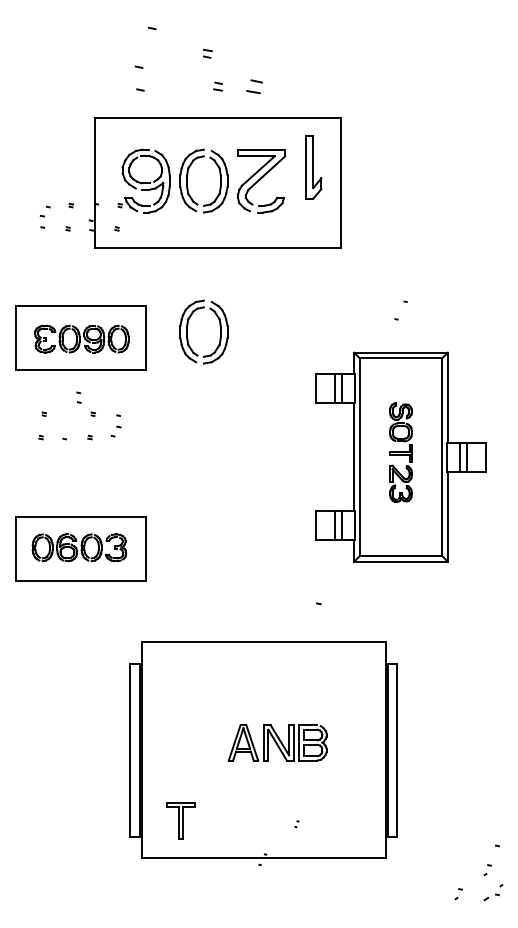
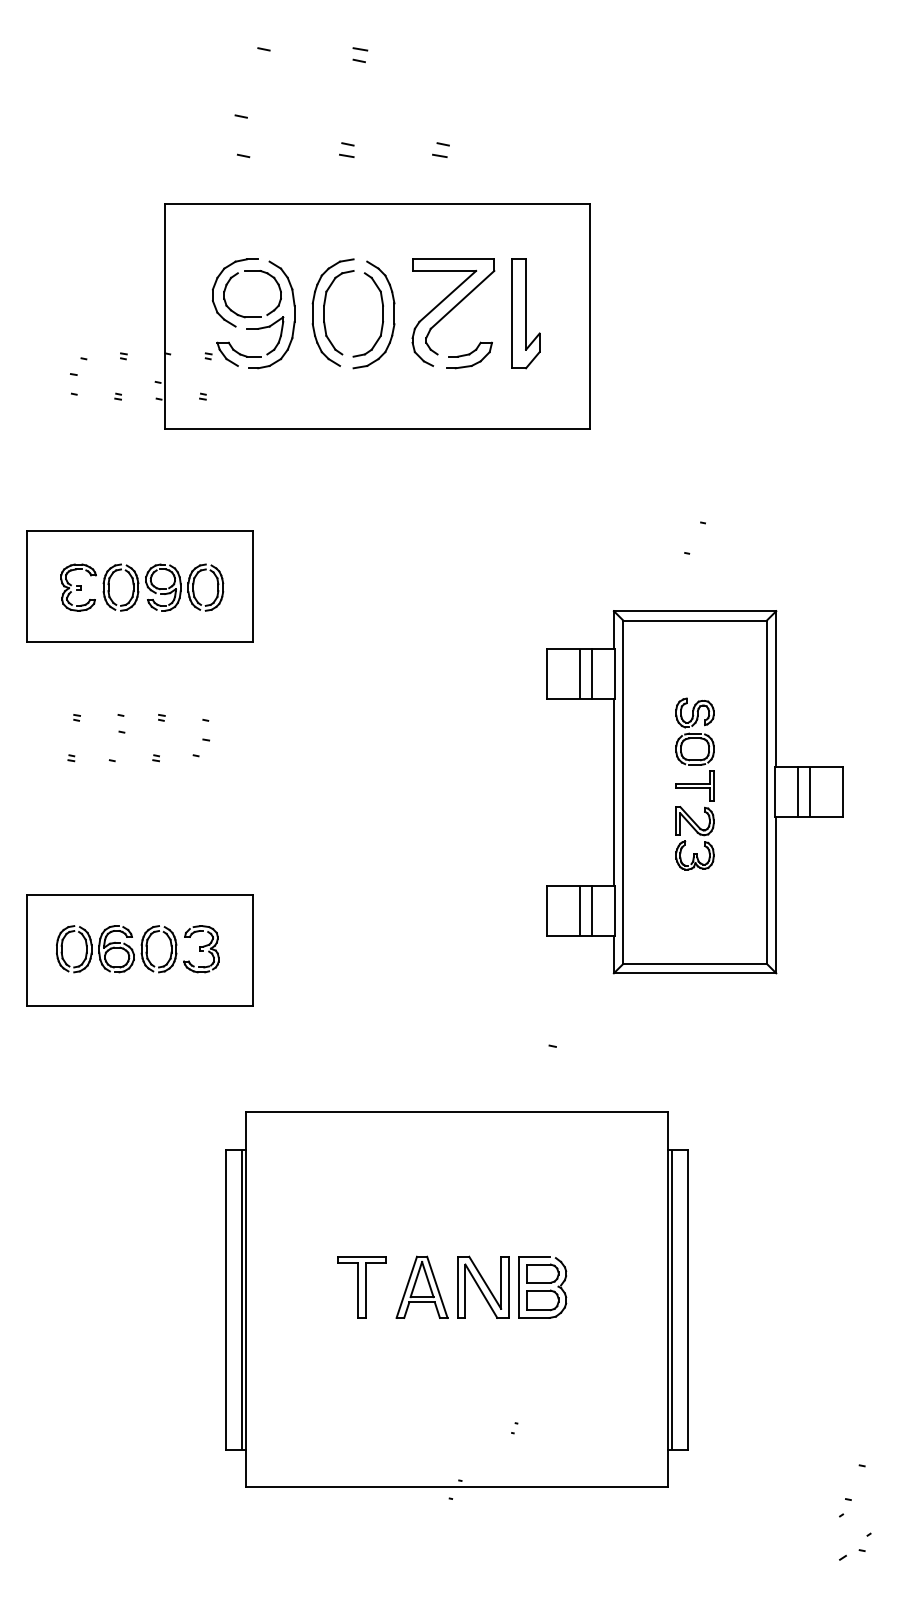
part: (207, 53) -> (359, 54), moved
part: (217, 86) -> (345, 149), moved
part: (253, 86) -> (439, 149), size x0.62
part: (313, 167) -> (526, 314), moved
part: (187, 331) -> (325, 574), removed
part: (78, 397) -> (120, 723), moved
part: (180, 820) -> (361, 1286), moved
part: (458, 894) -> (794, 1549), removed

